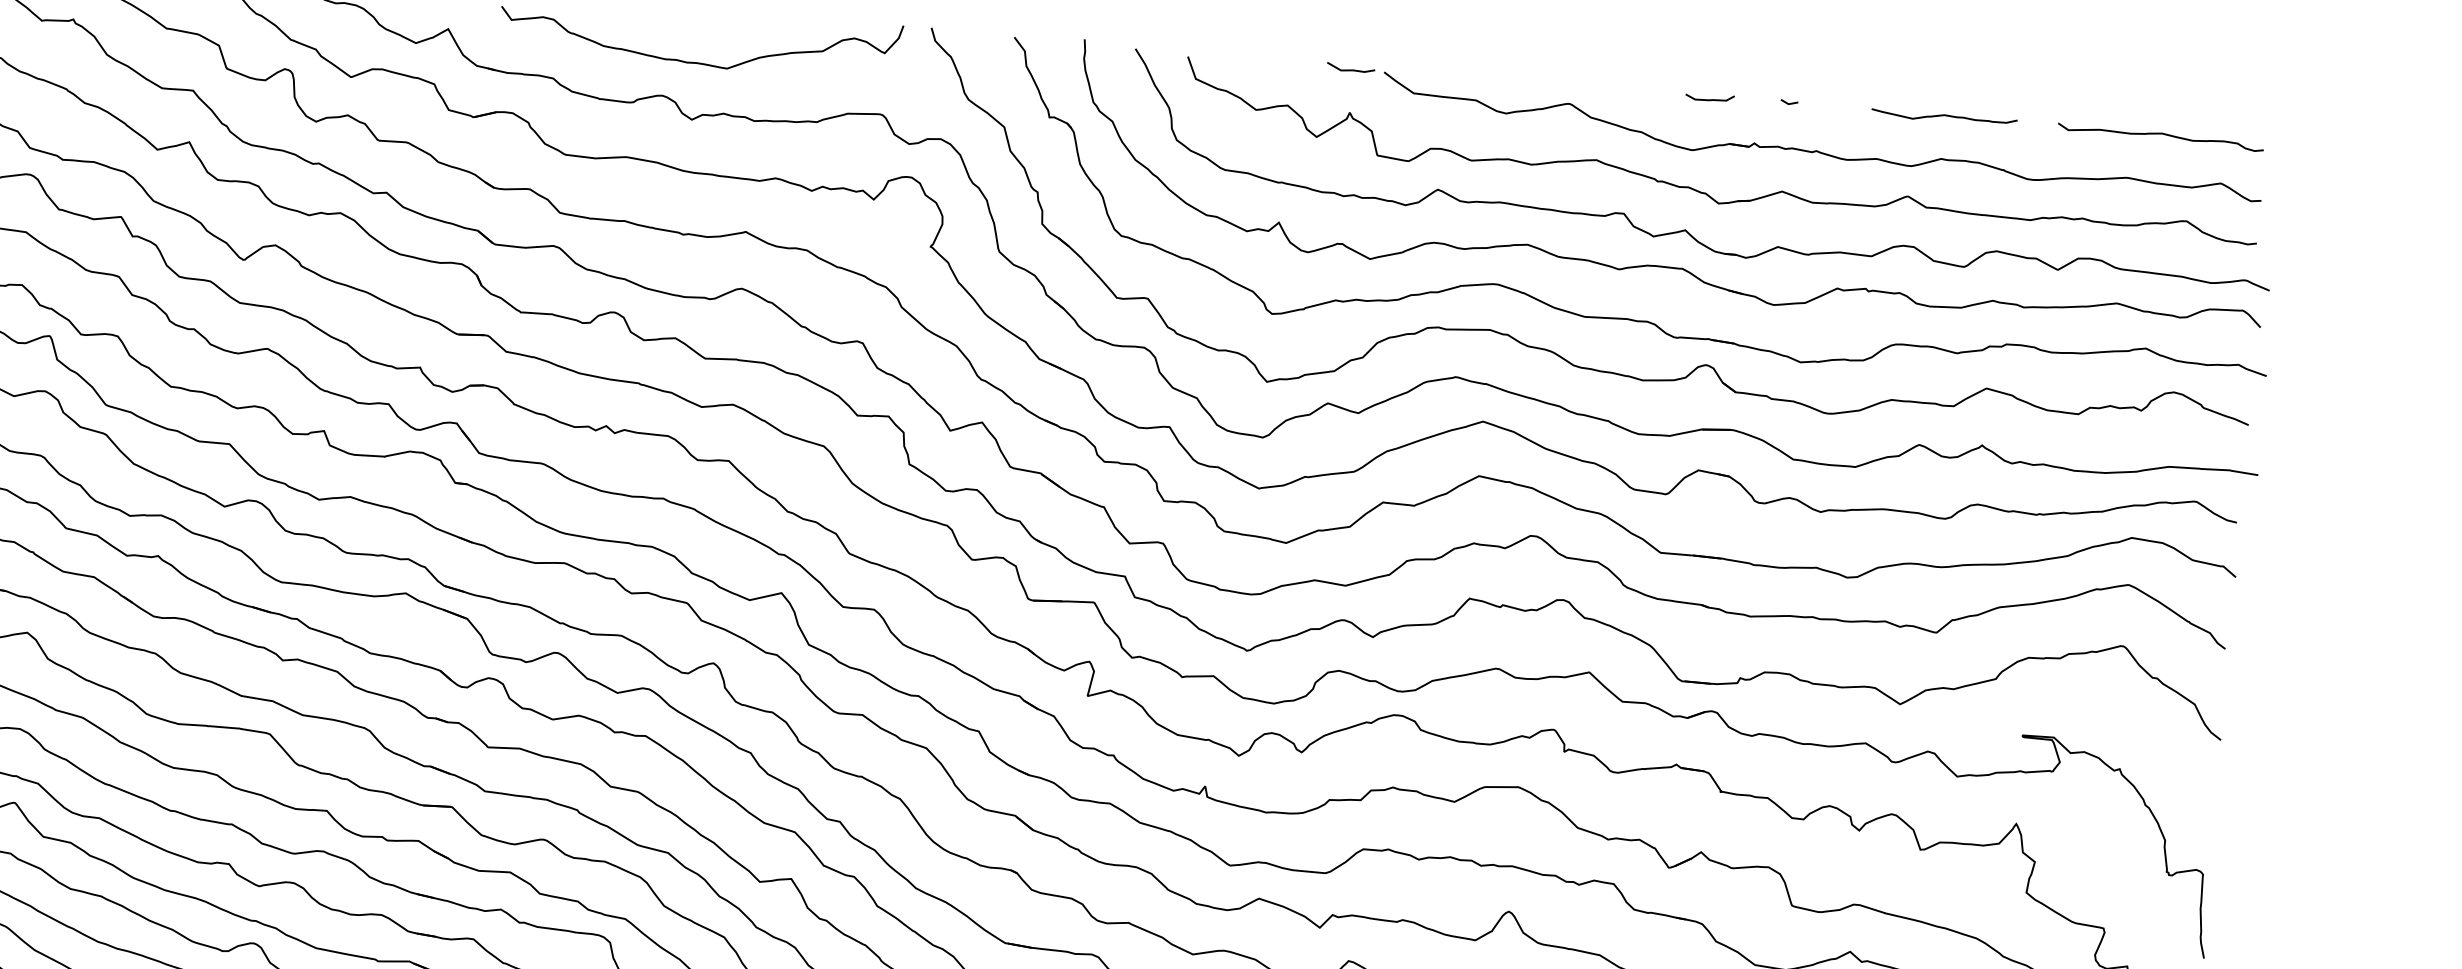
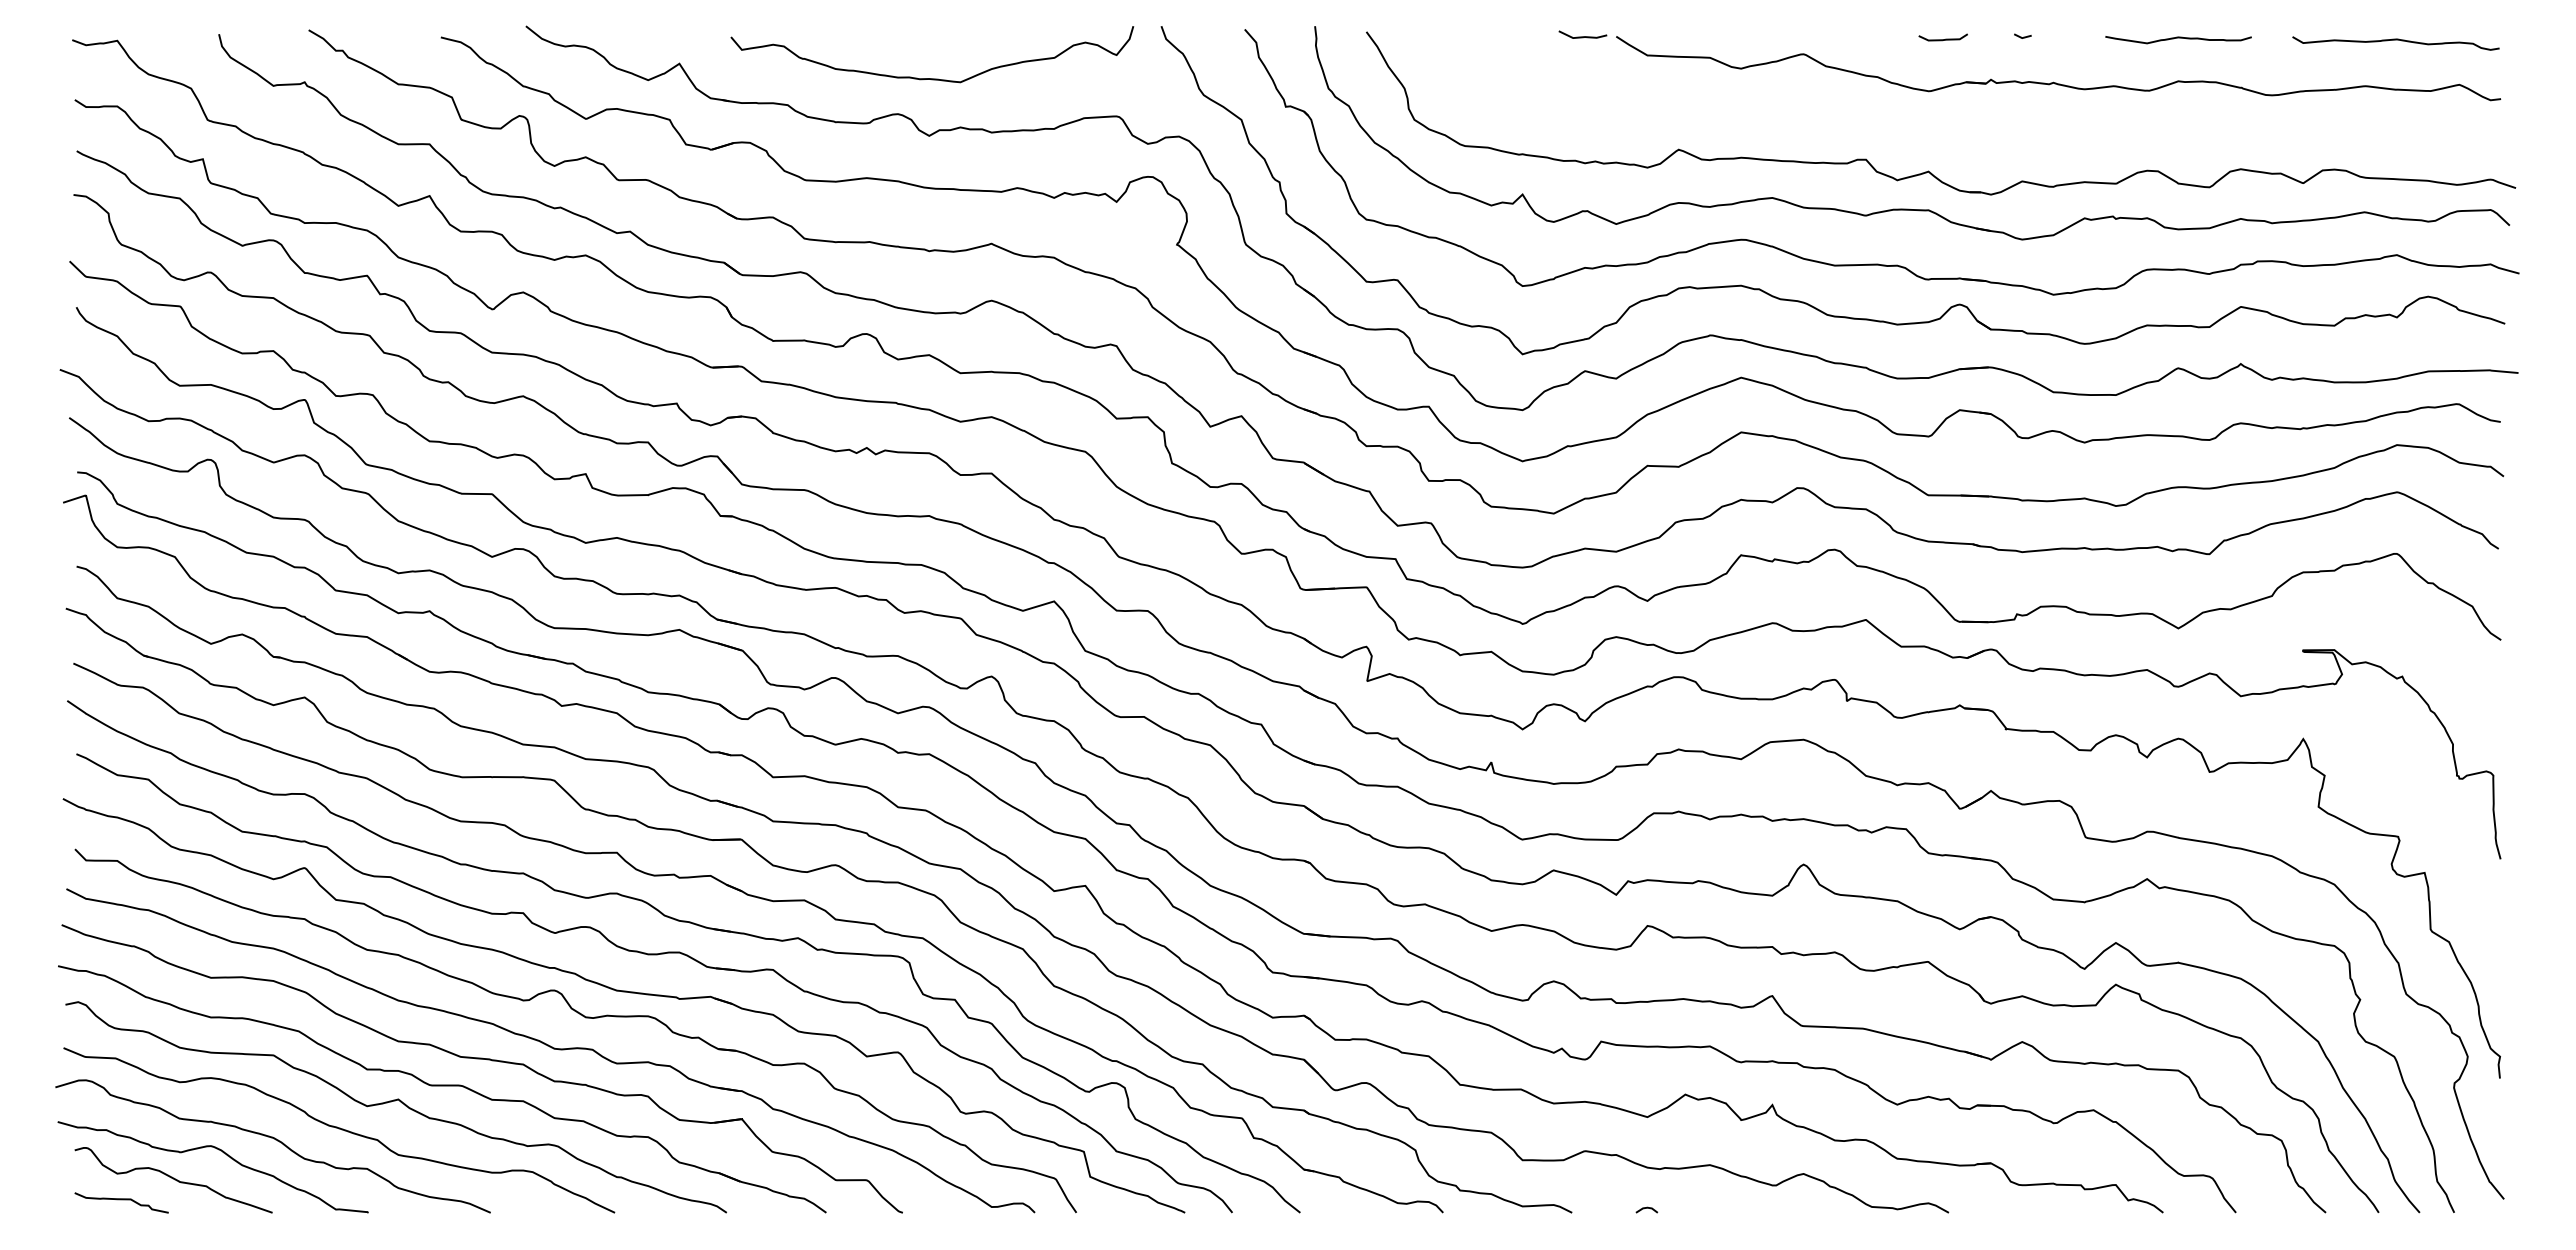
part: (1706, 192) -> (1946, 132), removed

